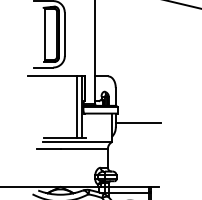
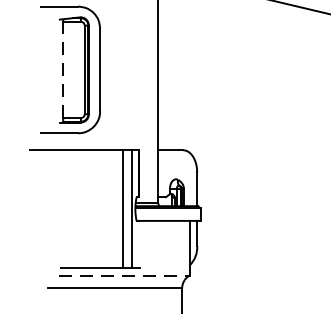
line: (45, 33) -> (63, 68), solid -> dashed
line: (138, 123) -> (240, 239), removed
line: (78, 142) -> (126, 276), solid -> dashed

